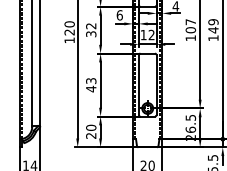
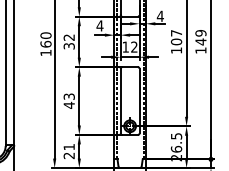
text: (119, 15) -> (99, 26), 6 -> 4
text: (69, 32) -> (45, 44), 120 -> 160
text: (91, 127) -> (69, 146), 20 -> 21

